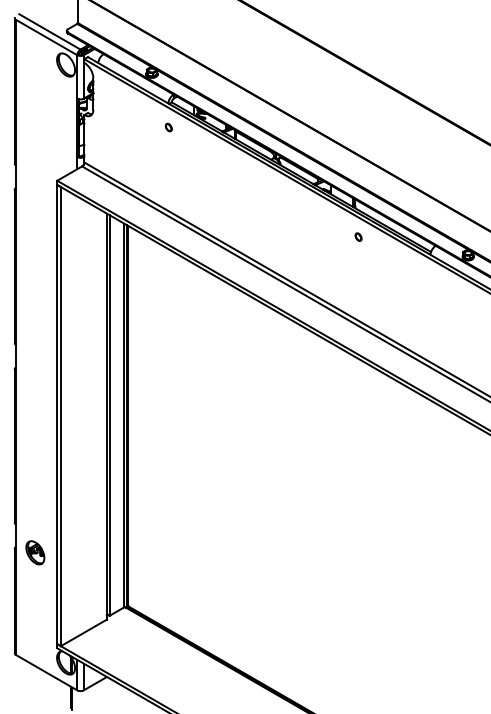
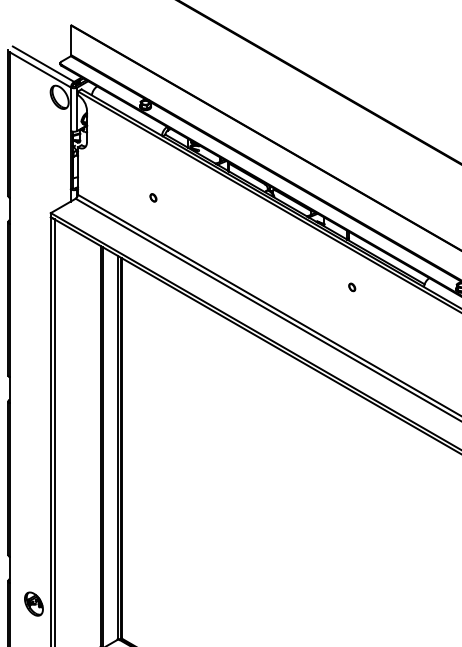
part: (168, 127) -> (153, 197), moved
part: (358, 236) -> (352, 286), moved
part: (35, 552) -> (34, 603), moved

